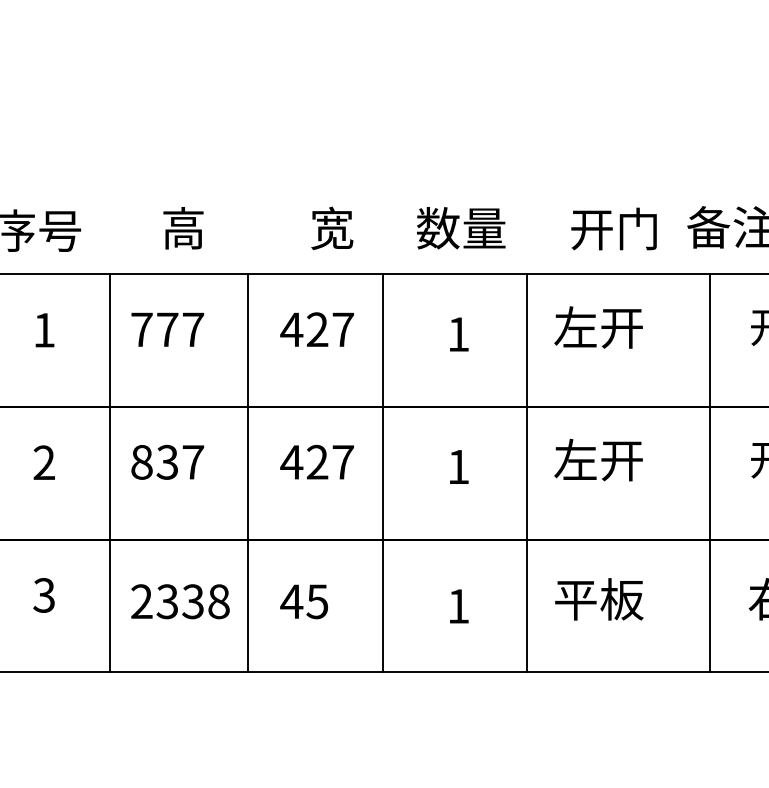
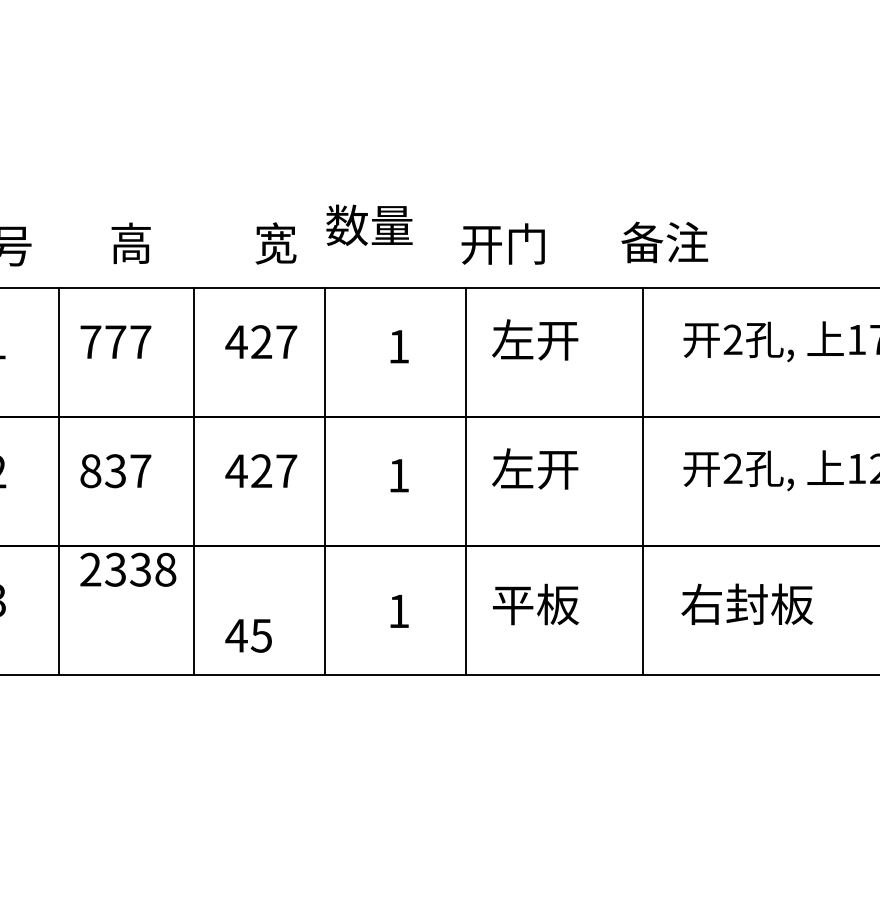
text: (461, 227) -> (369, 224), moved
text: (613, 228) -> (502, 243), moved
text: (180, 601) -> (128, 569), moved
text: (304, 601) -> (248, 635), moved

